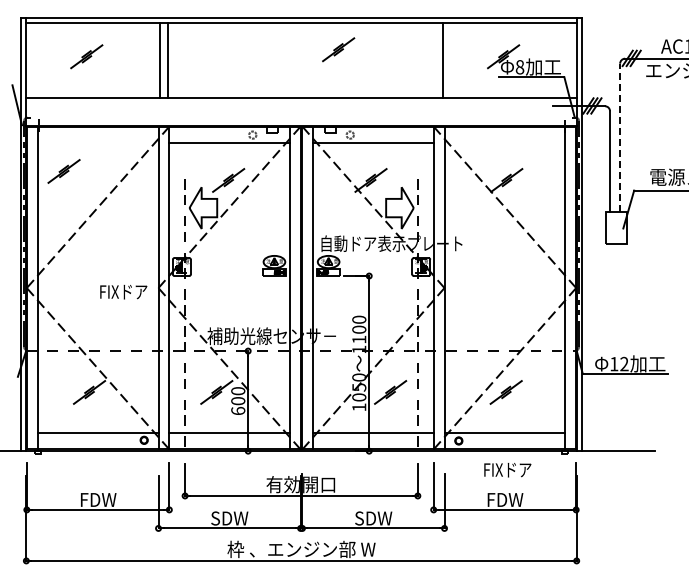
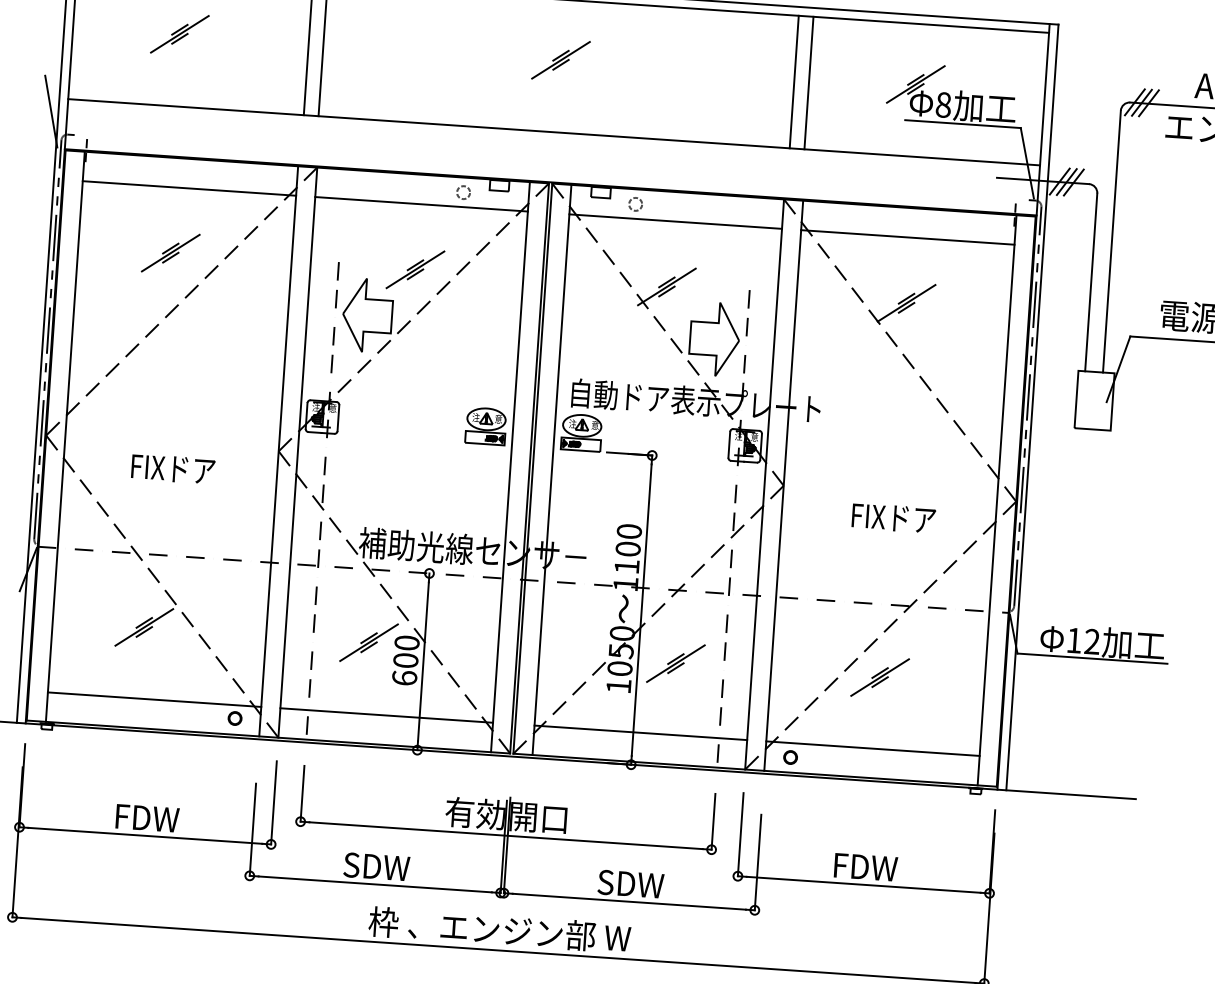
part: (338, 49) -> (560, 59), moved
line: (434, 59) -> (793, 80), added
line: (620, 137) -> (1112, 241), dashed -> solid
line: (97, 143) -> (188, 188), added
line: (504, 143) -> (907, 237), added
part: (63, 171) -> (169, 253), moved
text: (123, 292) -> (172, 469), moved
text: (507, 470) -> (893, 518), moved

